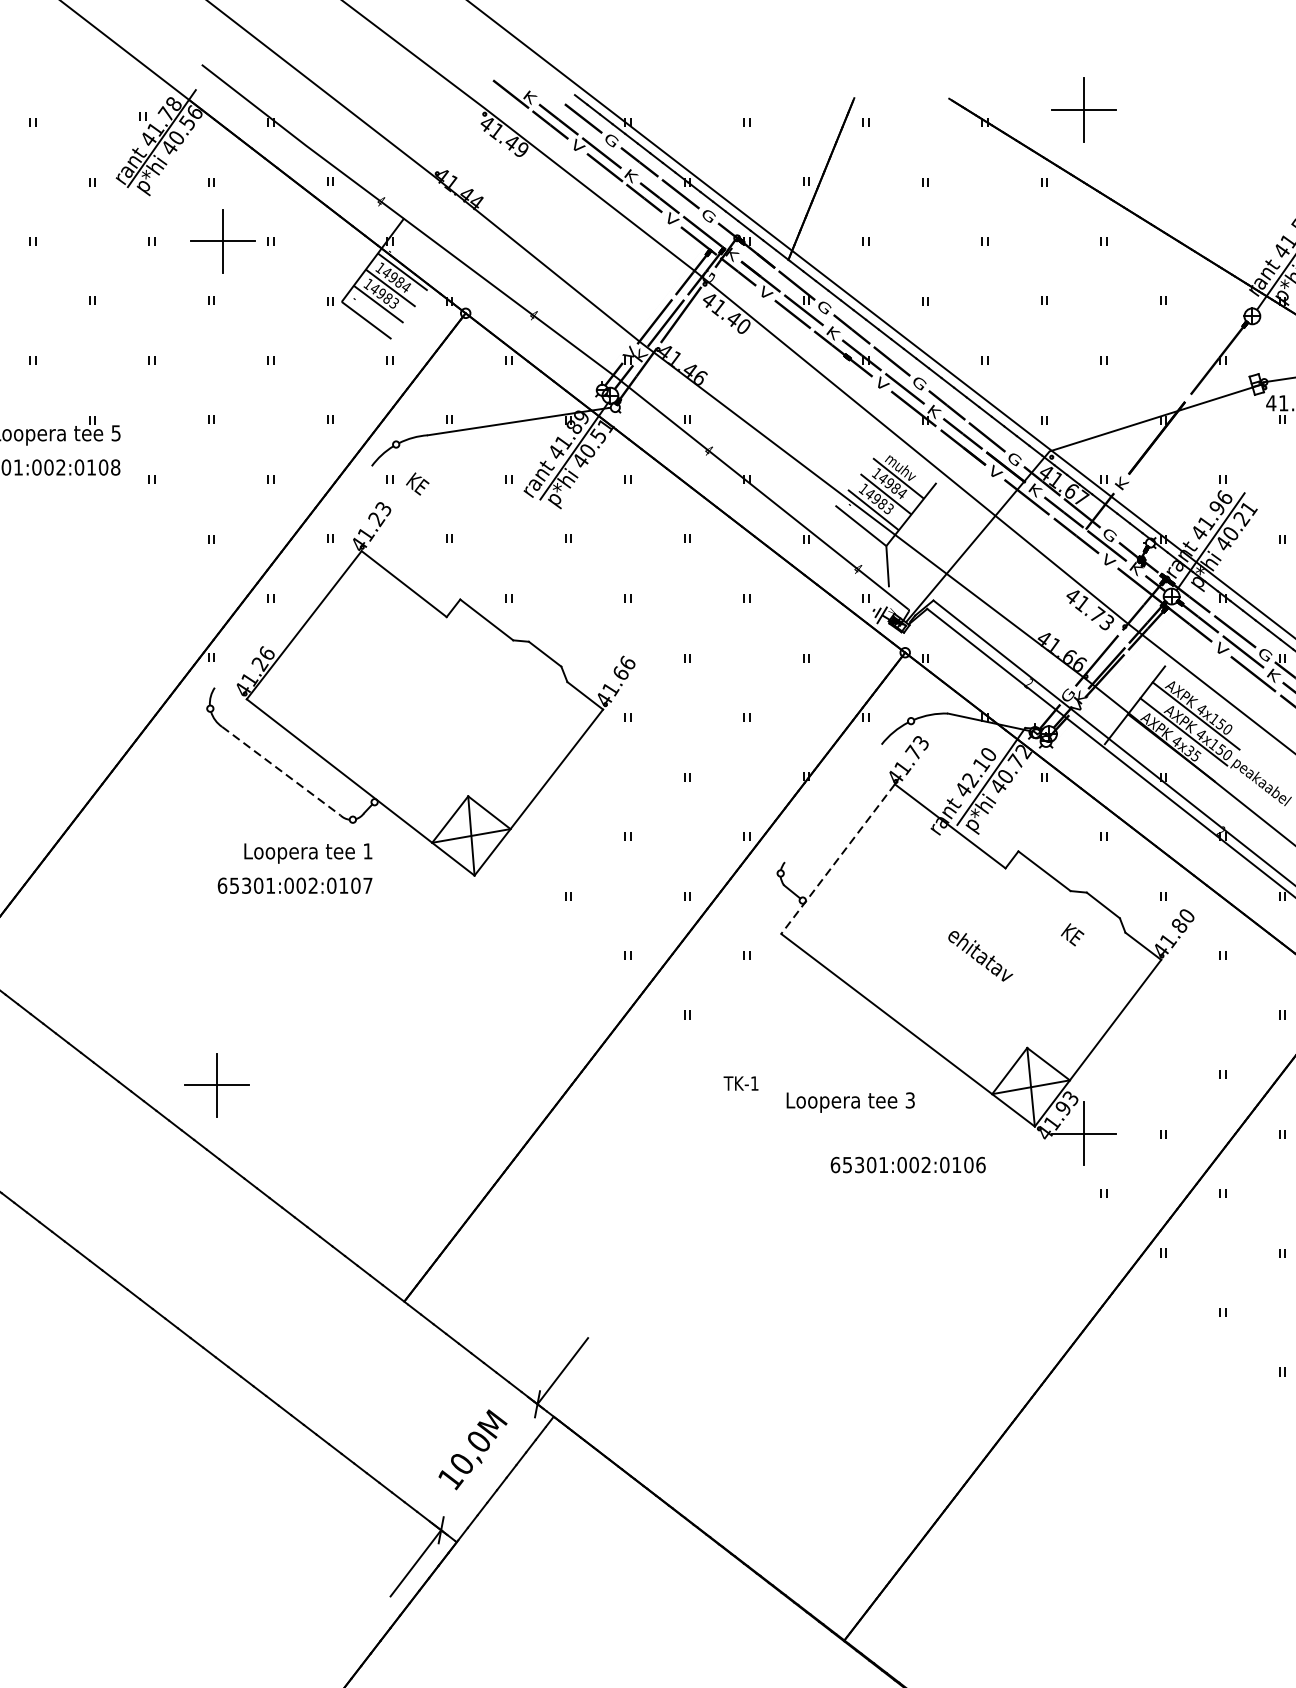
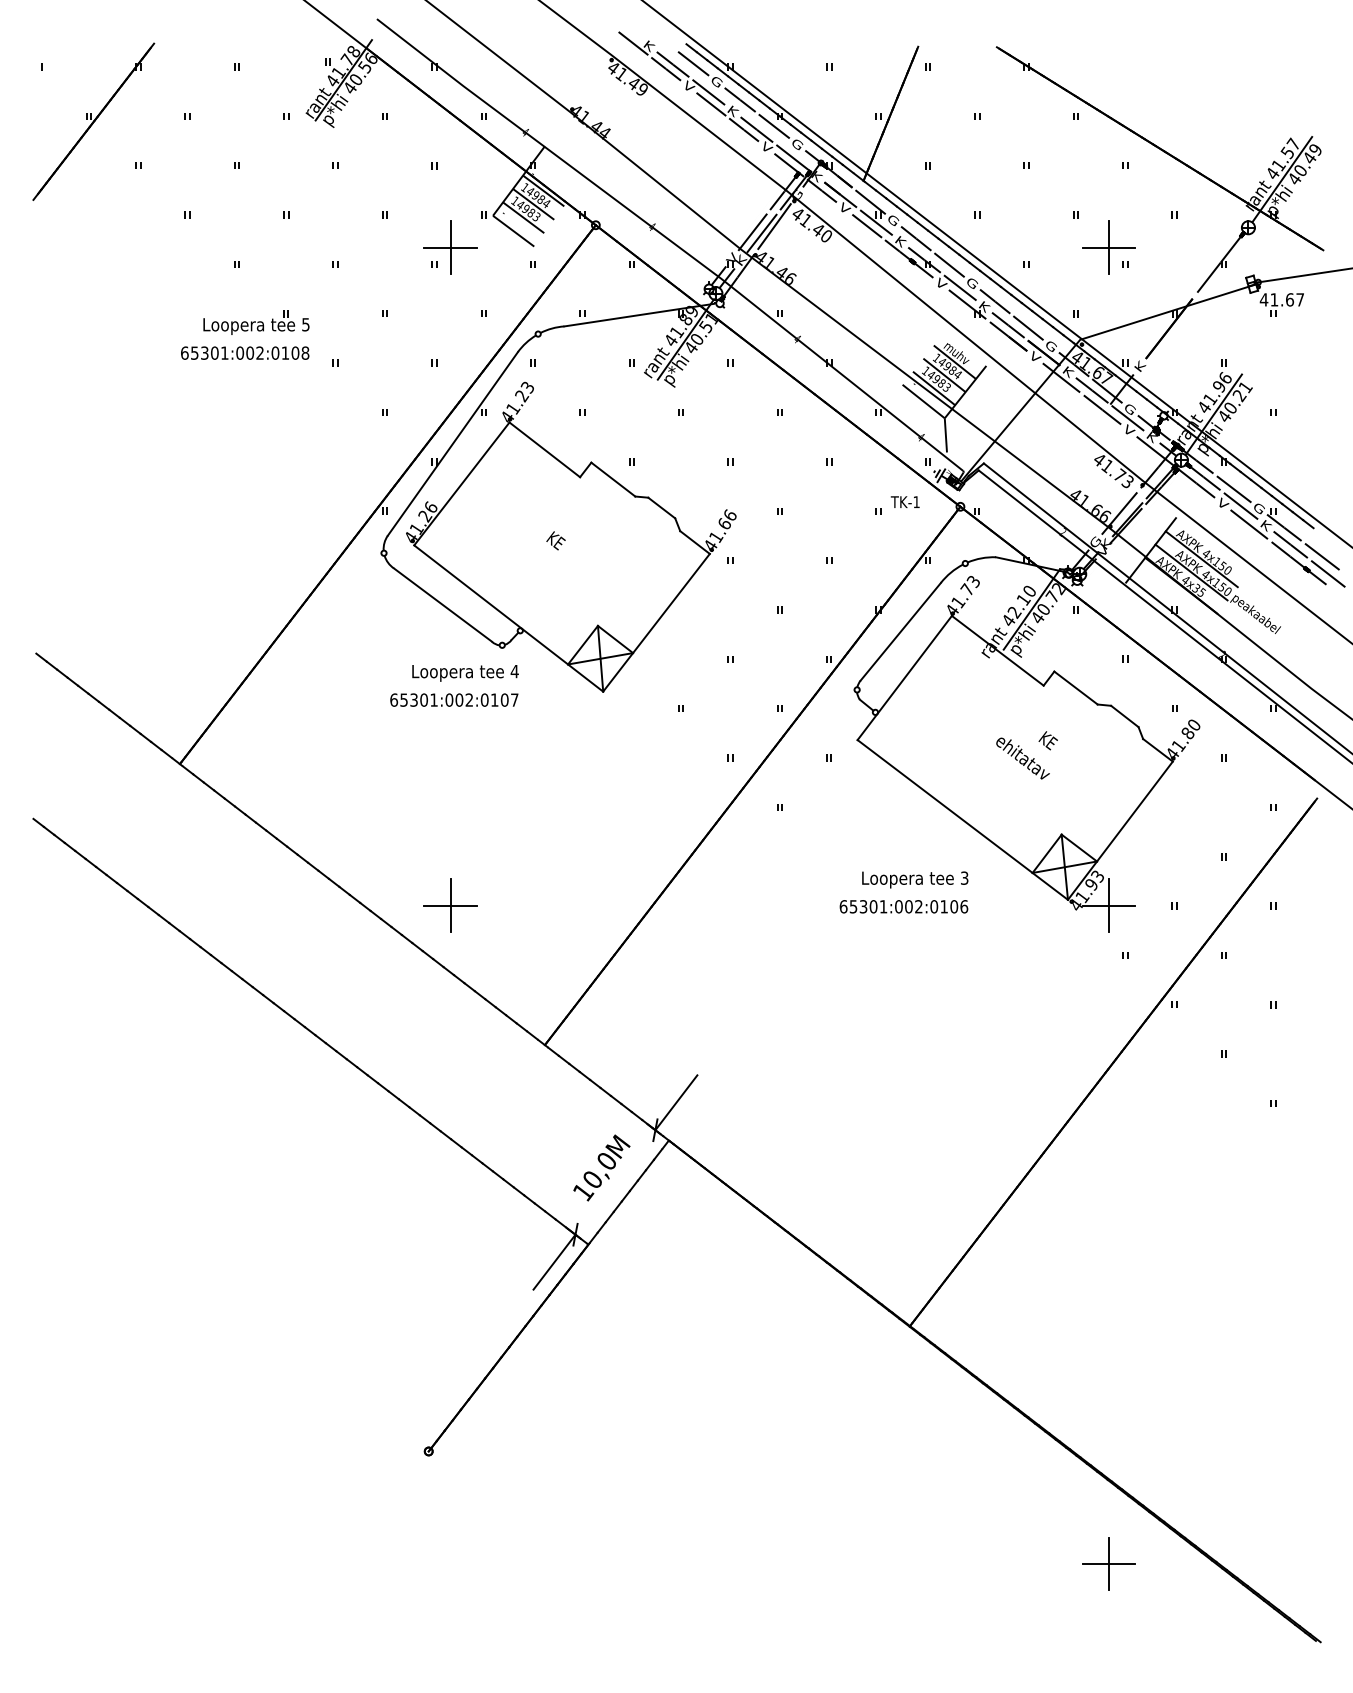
part: (1083, 109) -> (1108, 247), moved
part: (222, 241) -> (450, 247), moved
text: (417, 483) -> (555, 540), moved
line: (292, 576) -> (452, 443), added
line: (282, 771) -> (443, 605), dashed -> solid
line: (832, 803) -> (900, 631), added
text: (367, 851) -> (514, 671), 1 -> 4
line: (837, 859) -> (904, 678), dashed -> solid
text: (1071, 934) -> (1047, 740), moved
text: (740, 1082) -> (904, 501), moved
part: (216, 1085) -> (450, 905), moved
text: (907, 1164) -> (903, 906), moved

